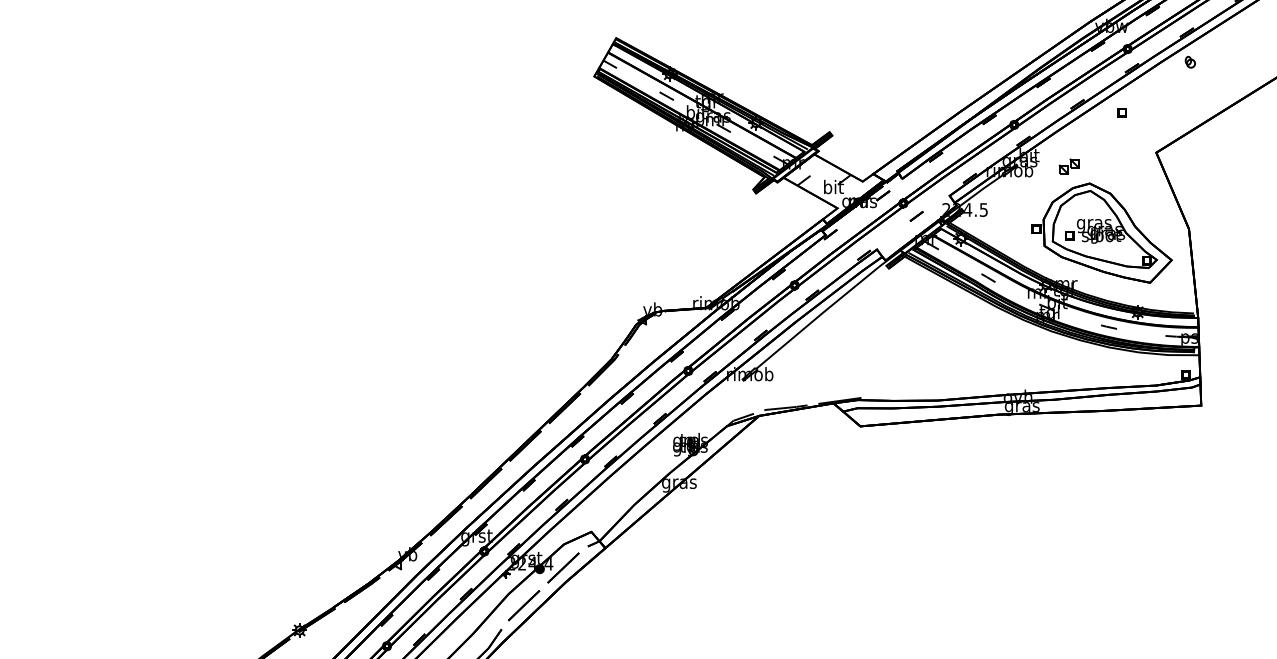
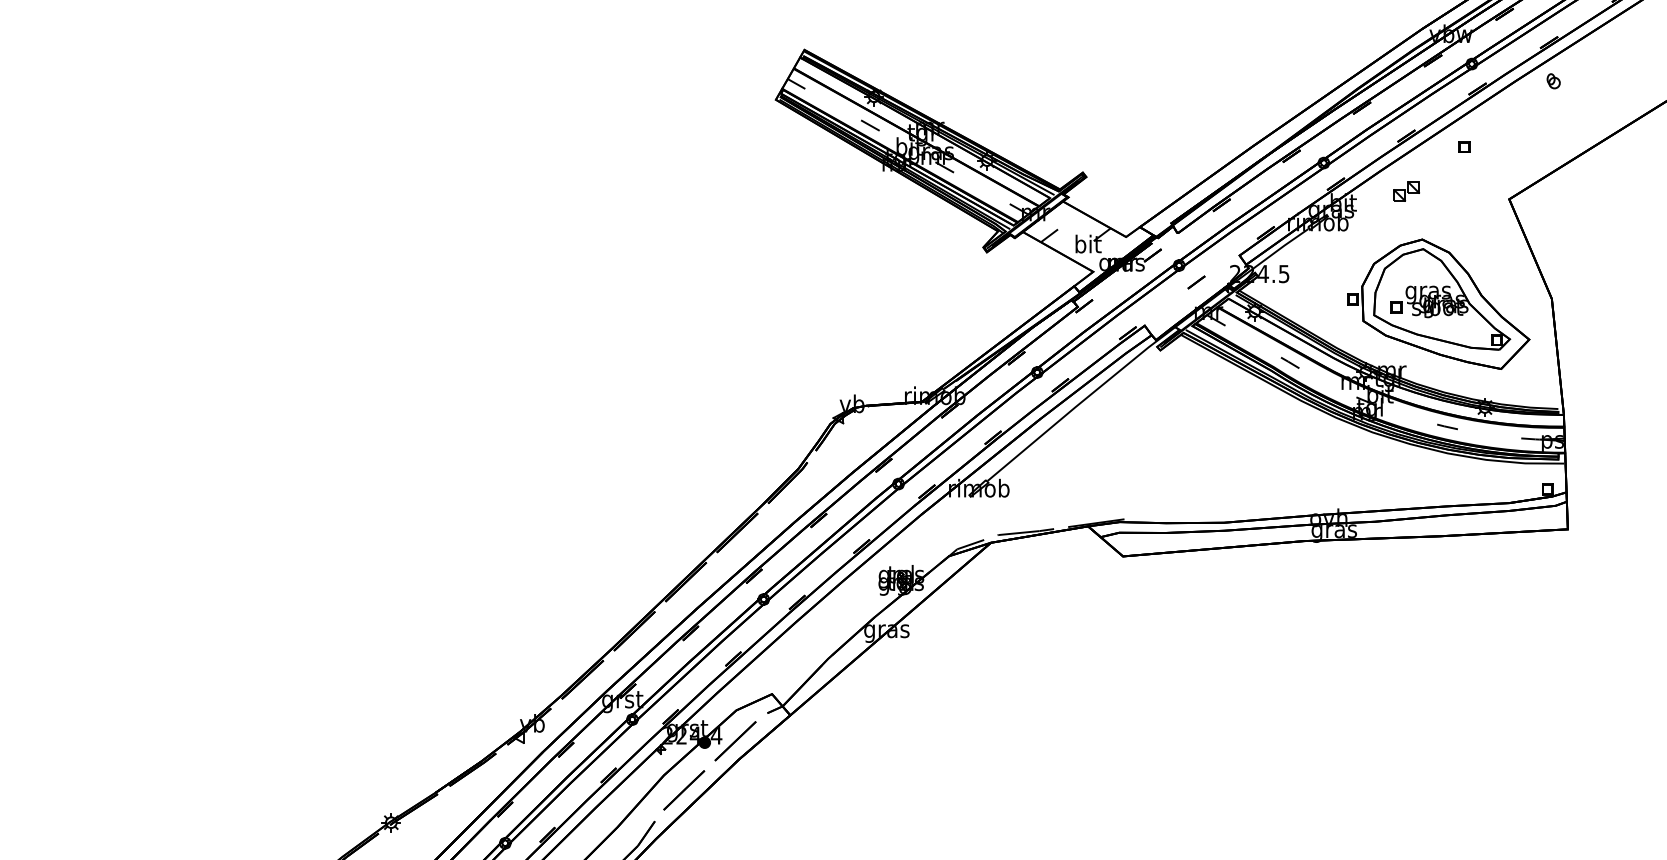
part: (1069, 166) -> (1406, 191), moved

